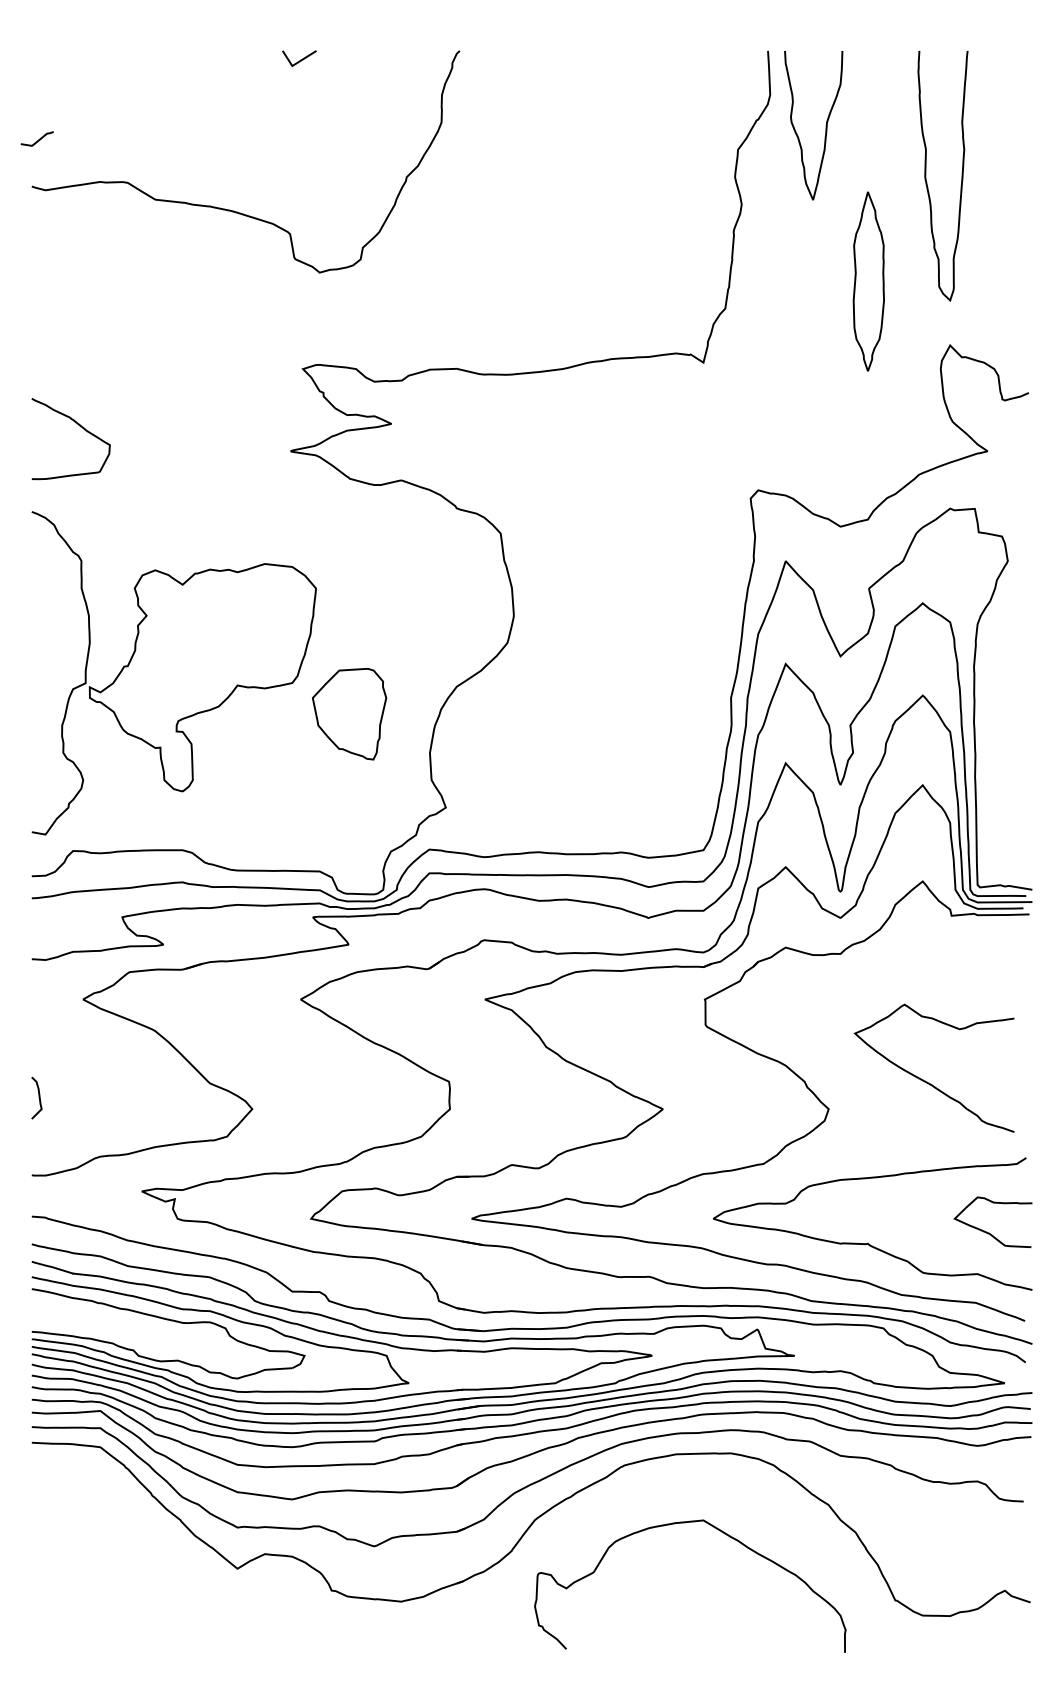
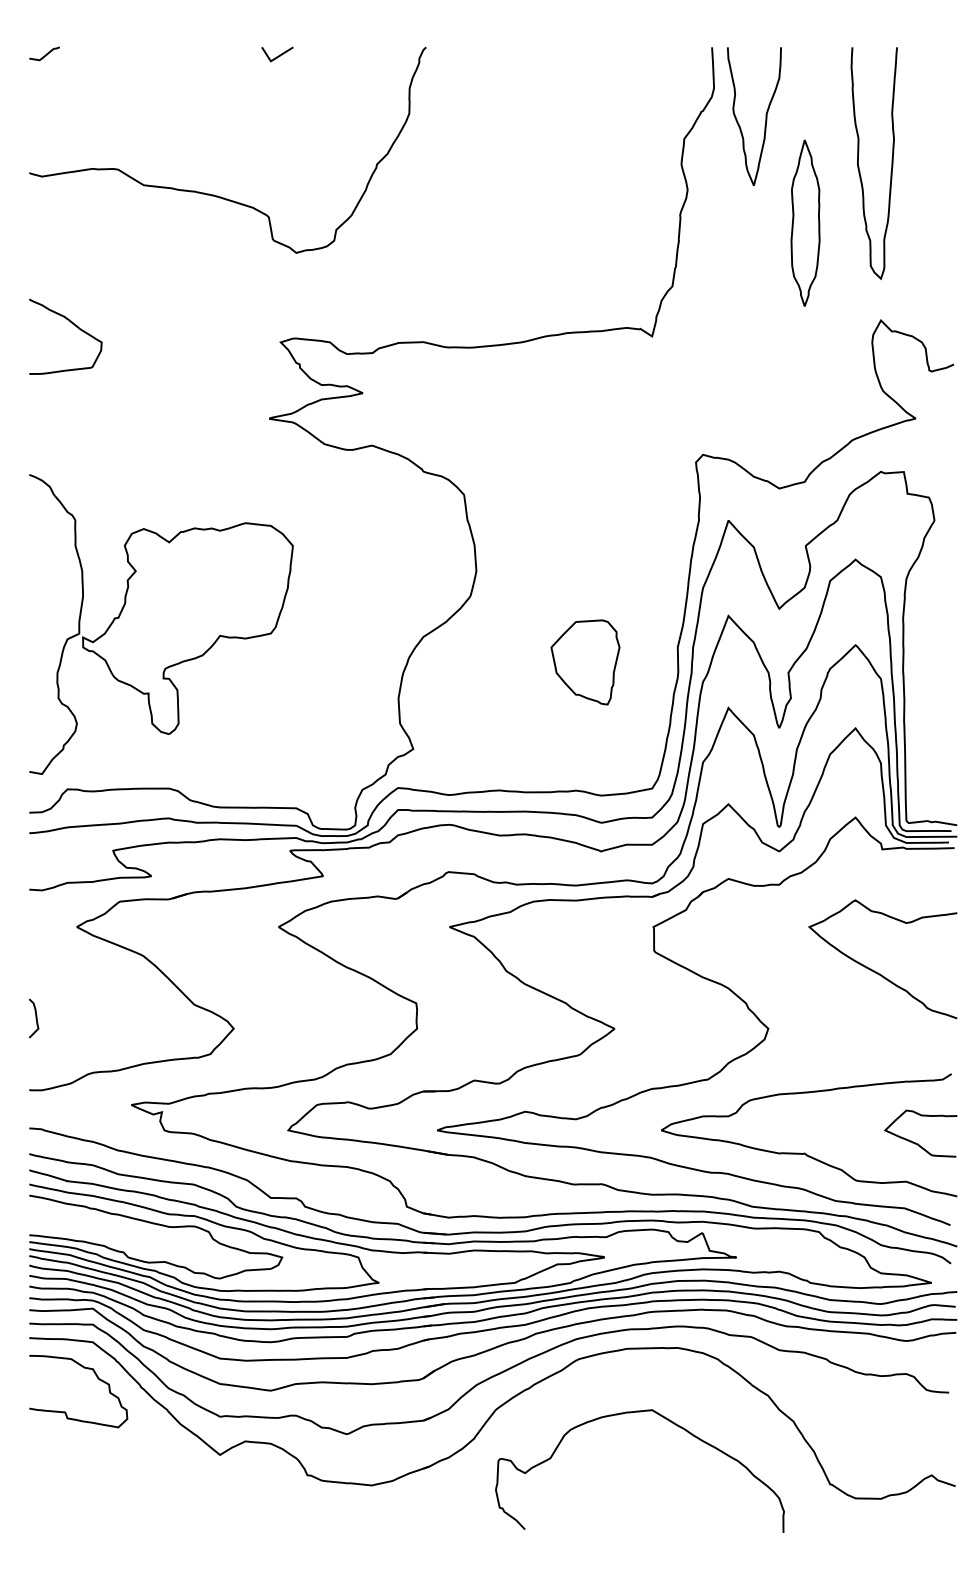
curve: (38, 139) -> (45, 54), moved
part: (868, 281) -> (805, 223), moved
curve: (79, 426) -> (73, 325), moved
part: (349, 714) -> (585, 662), moved
curve: (927, 1081) -> (876, 971), moved
curve: (104, 1485) -> (96, 1377), added

